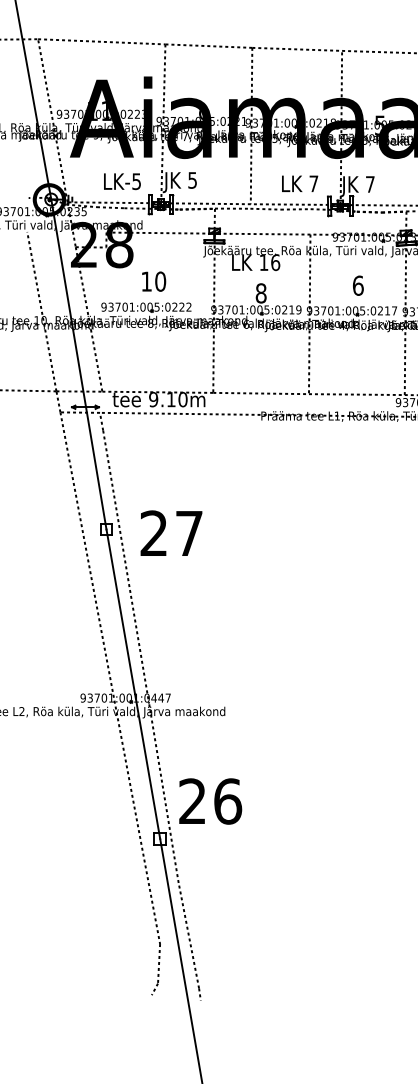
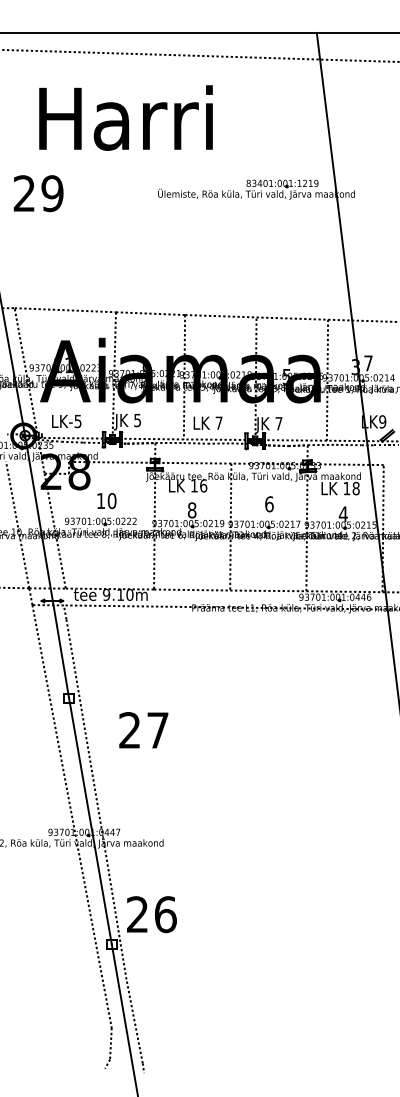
text: (122, 181) -> (66, 421), moved
text: (299, 182) -> (207, 422), moved
text: (171, 533) -> (143, 730), moved

